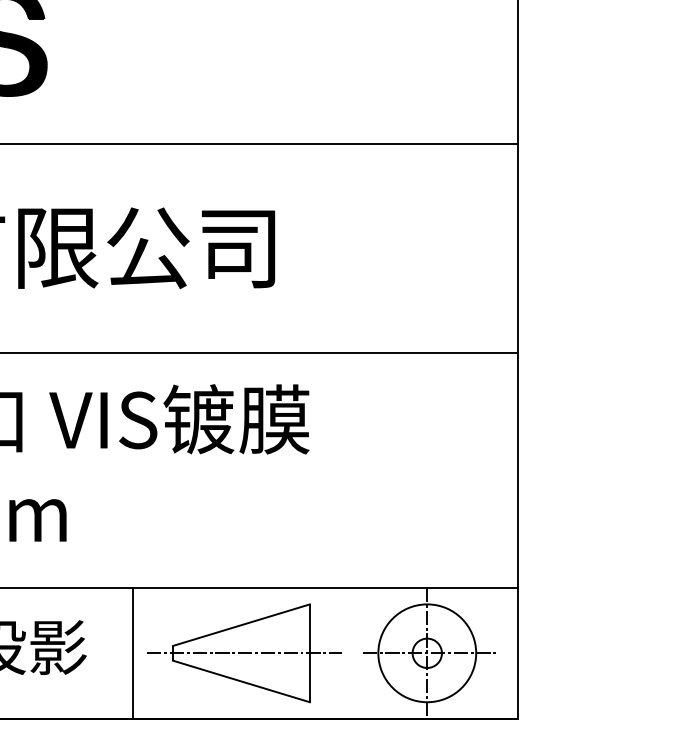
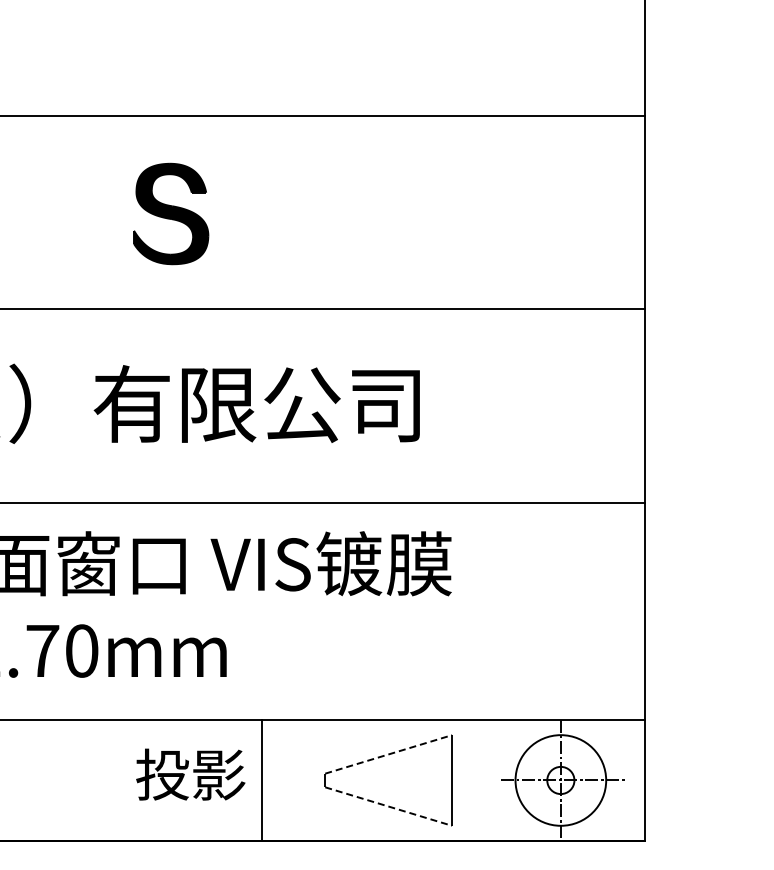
line: (242, 625) -> (389, 754), solid -> dashed
line: (133, 653) -> (261, 780), moved
line: (244, 653) -> (391, 780), removed
line: (242, 681) -> (389, 806), solid -> dashed

